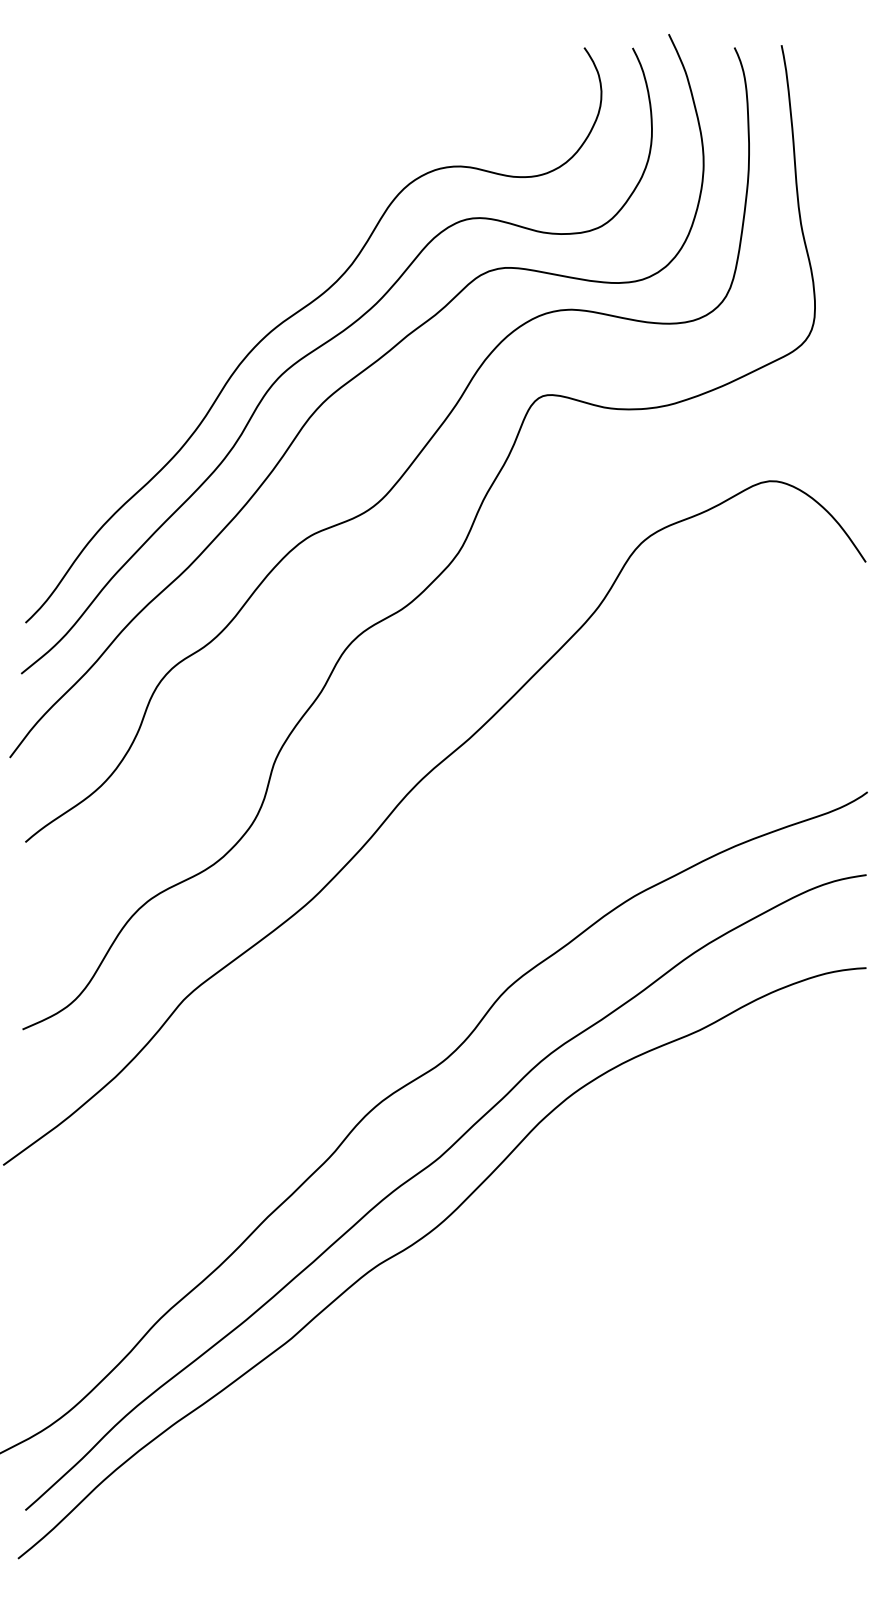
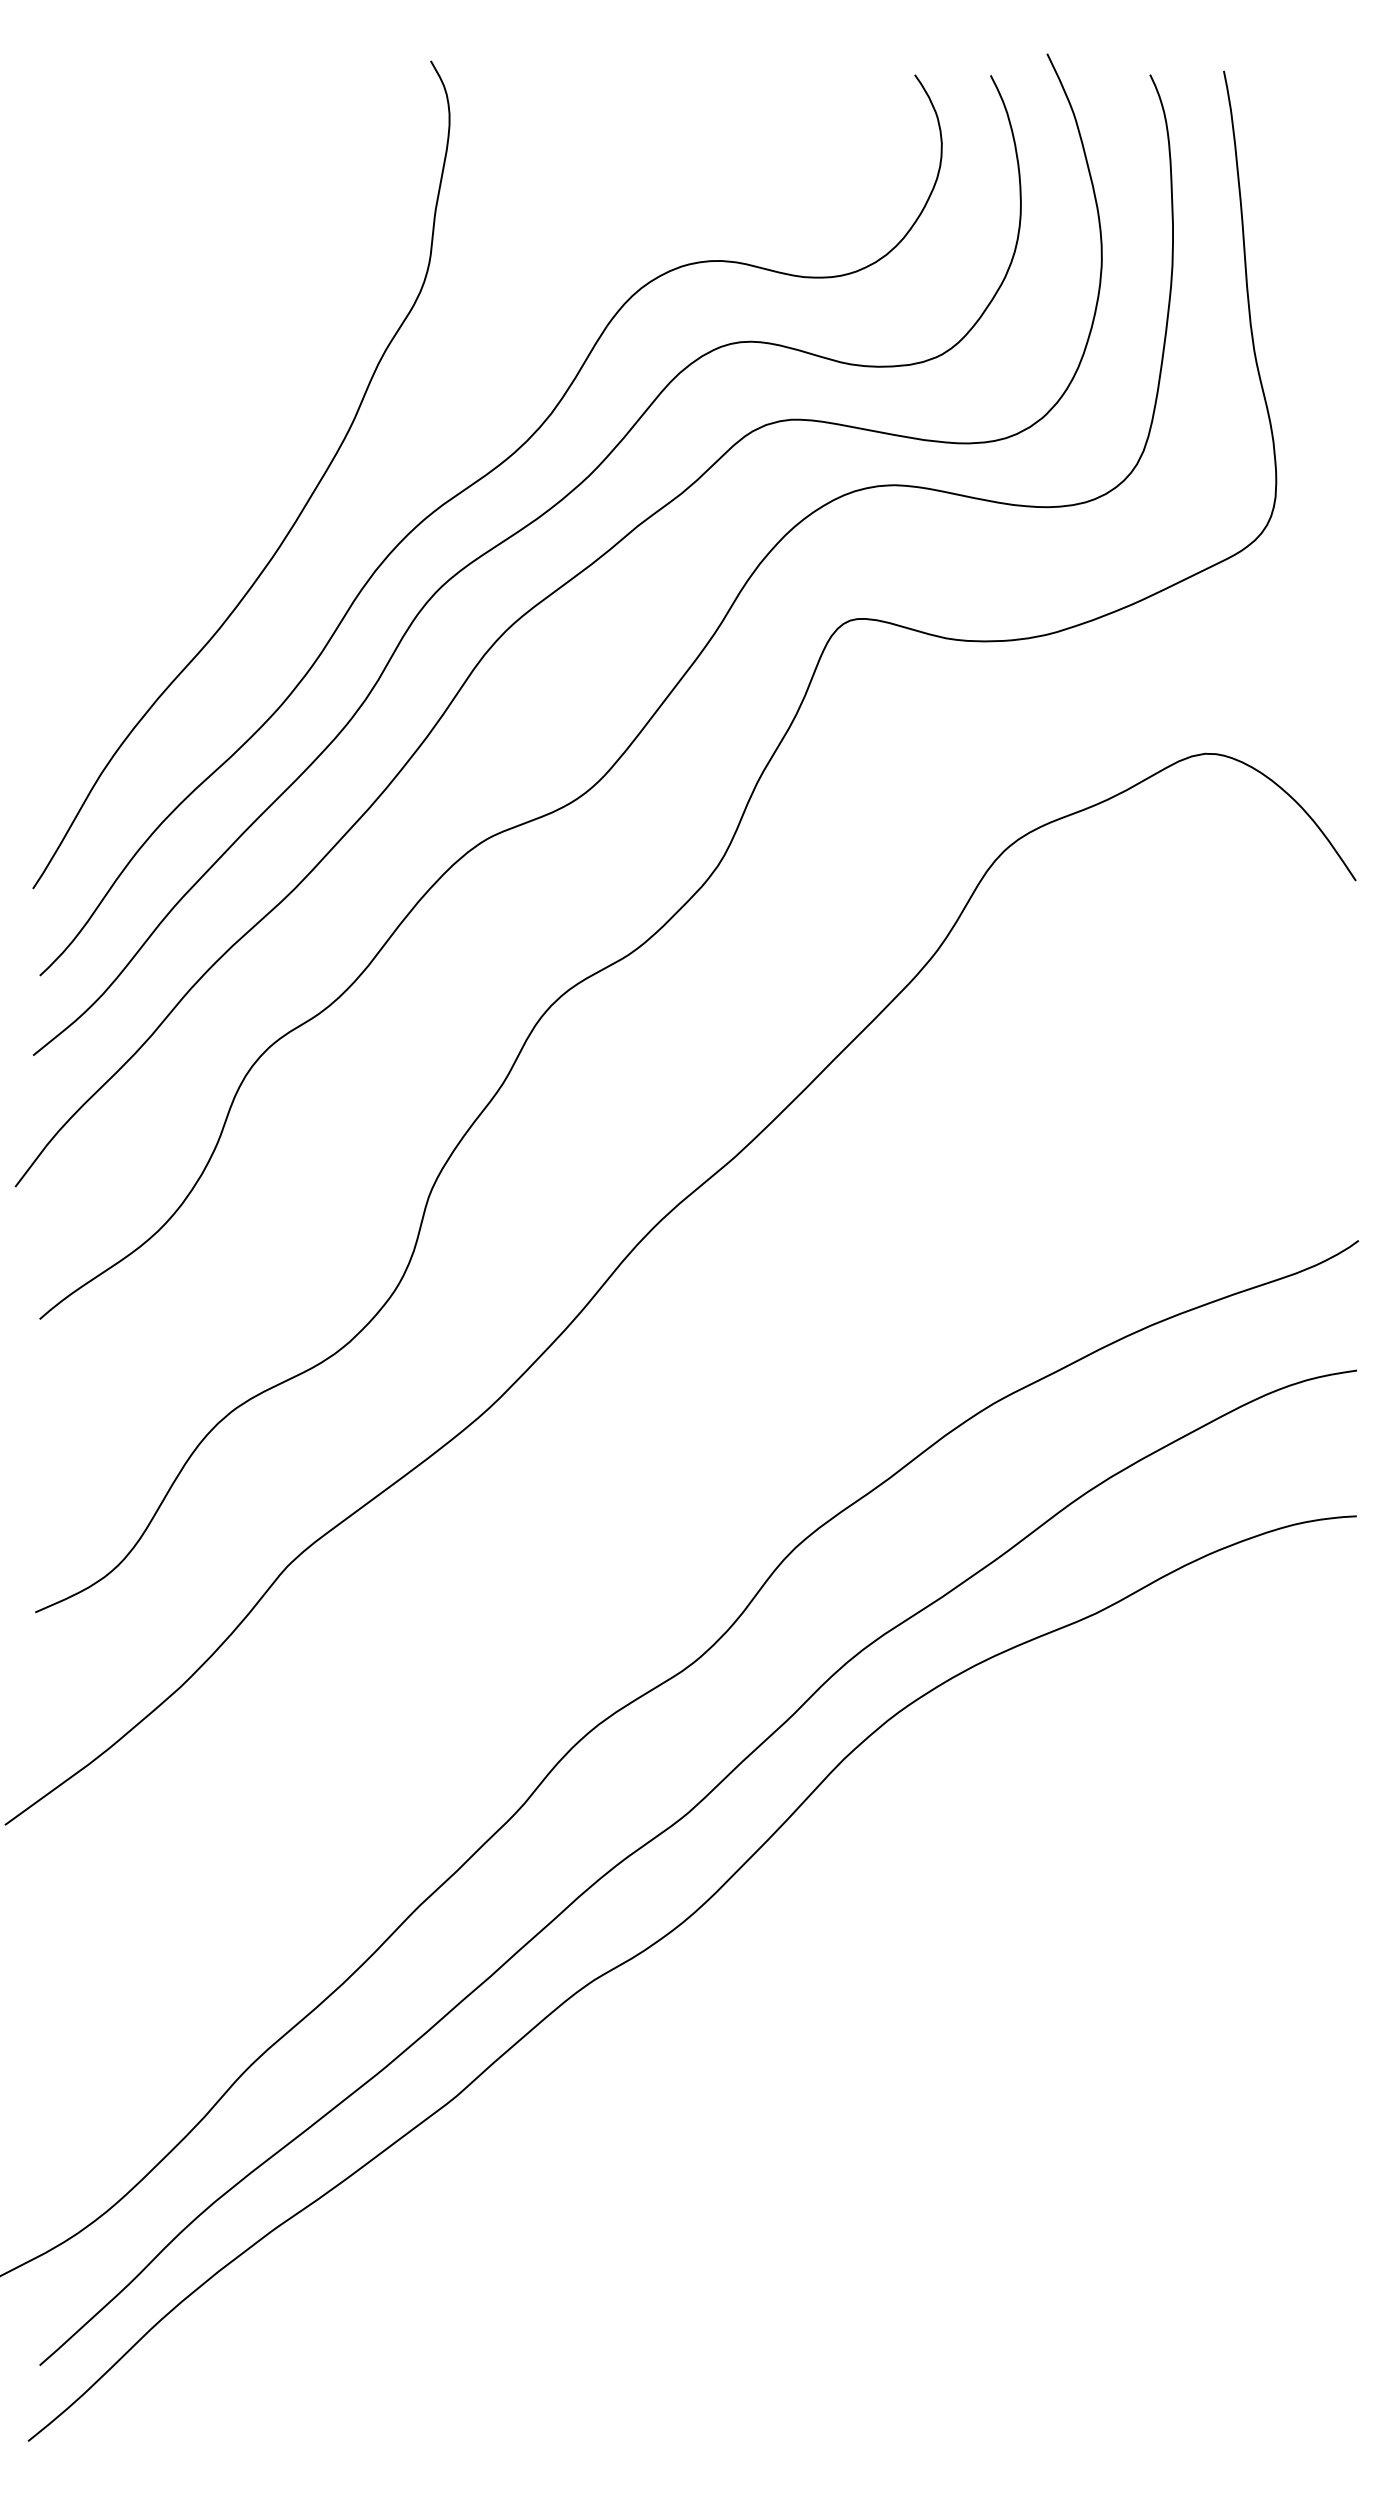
curve: (191, 326) -> (299, 511), added

